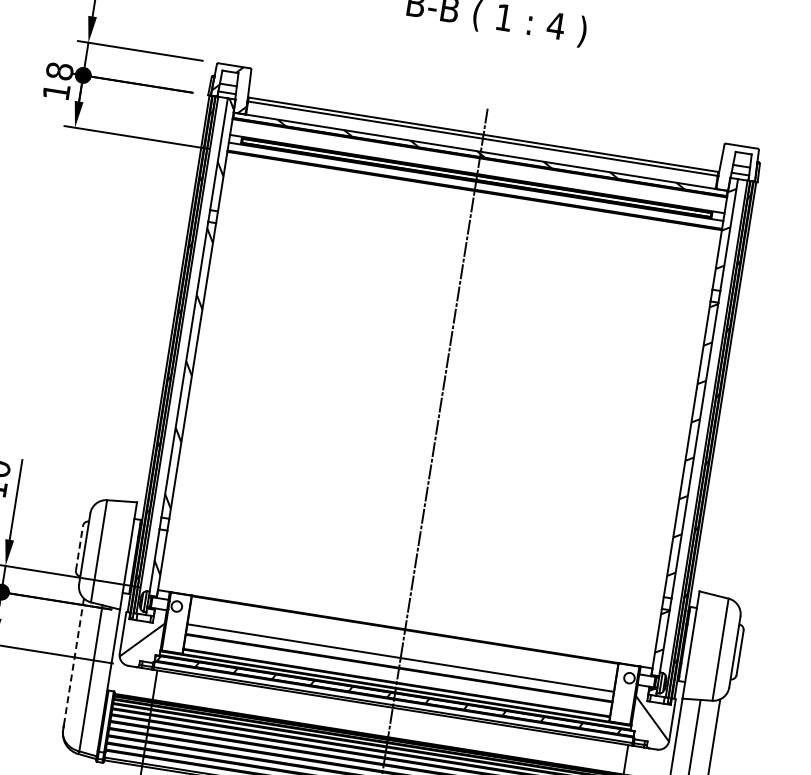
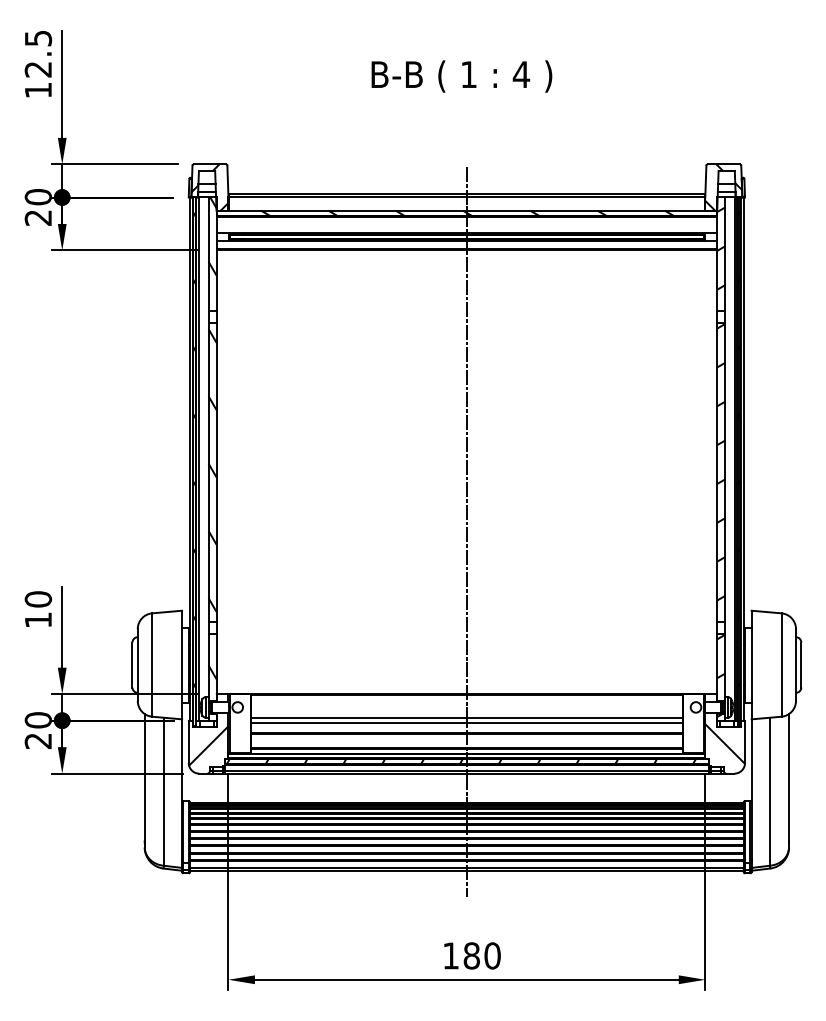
text: (57, 81) -> (37, 207), 18 -> 20
hatch: (737, 168) -> (723, 187), added
line: (79, 548) -> (132, 665), dashed -> solid
line: (401, 653) -> (466, 718), added
line: (73, 661) -> (144, 777), dashed -> solid

